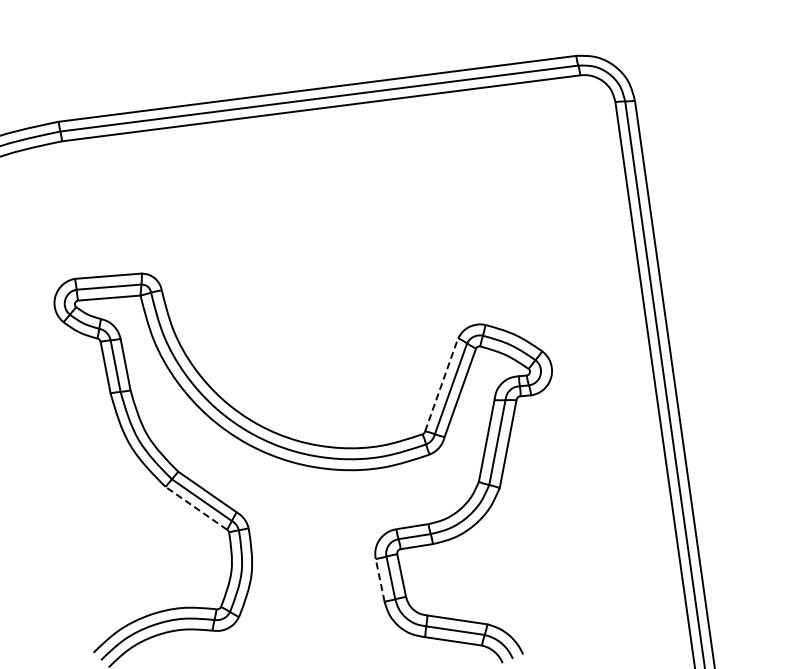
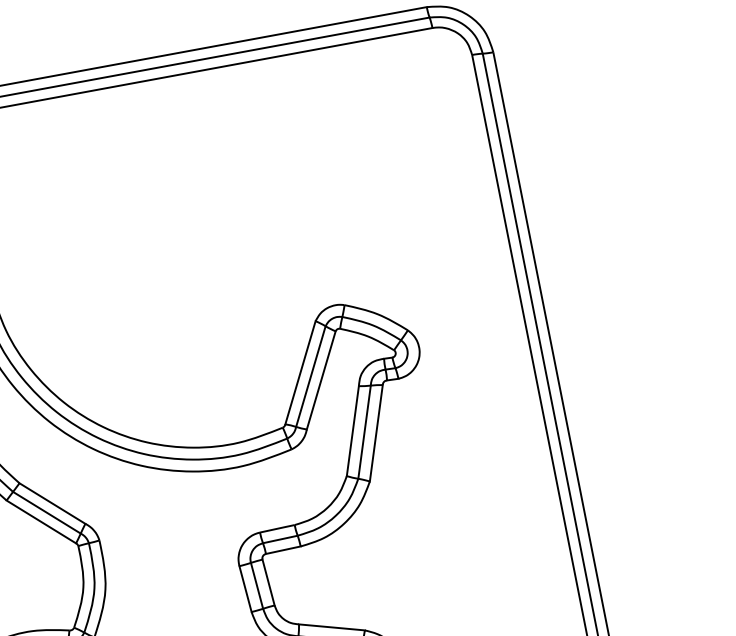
line: (441, 384) -> (300, 372), dashed -> solid
line: (195, 508) -> (40, 522), dashed -> solid
line: (380, 580) -> (245, 589), dashed -> solid

